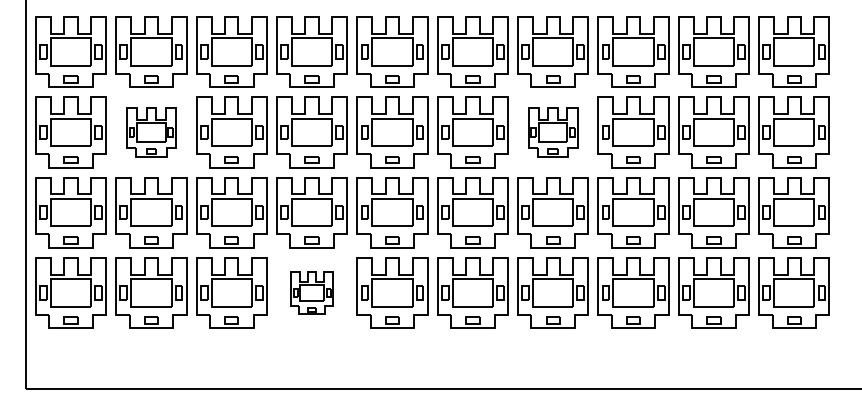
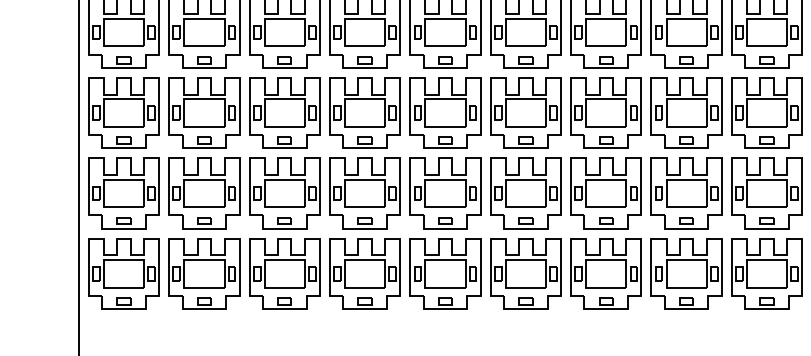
part: (151, 132) -> (204, 113), size x1.43
part: (552, 132) -> (605, 113), size x1.43
part: (311, 292) -> (364, 273), size x1.67

